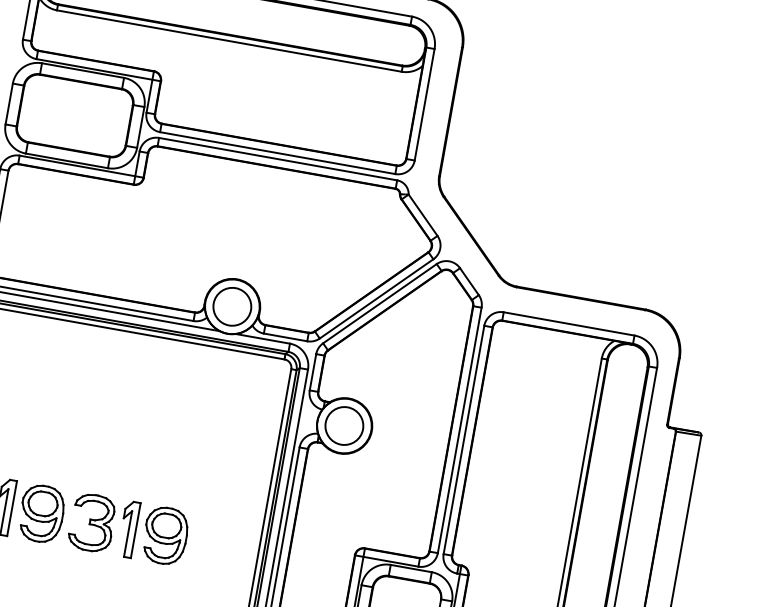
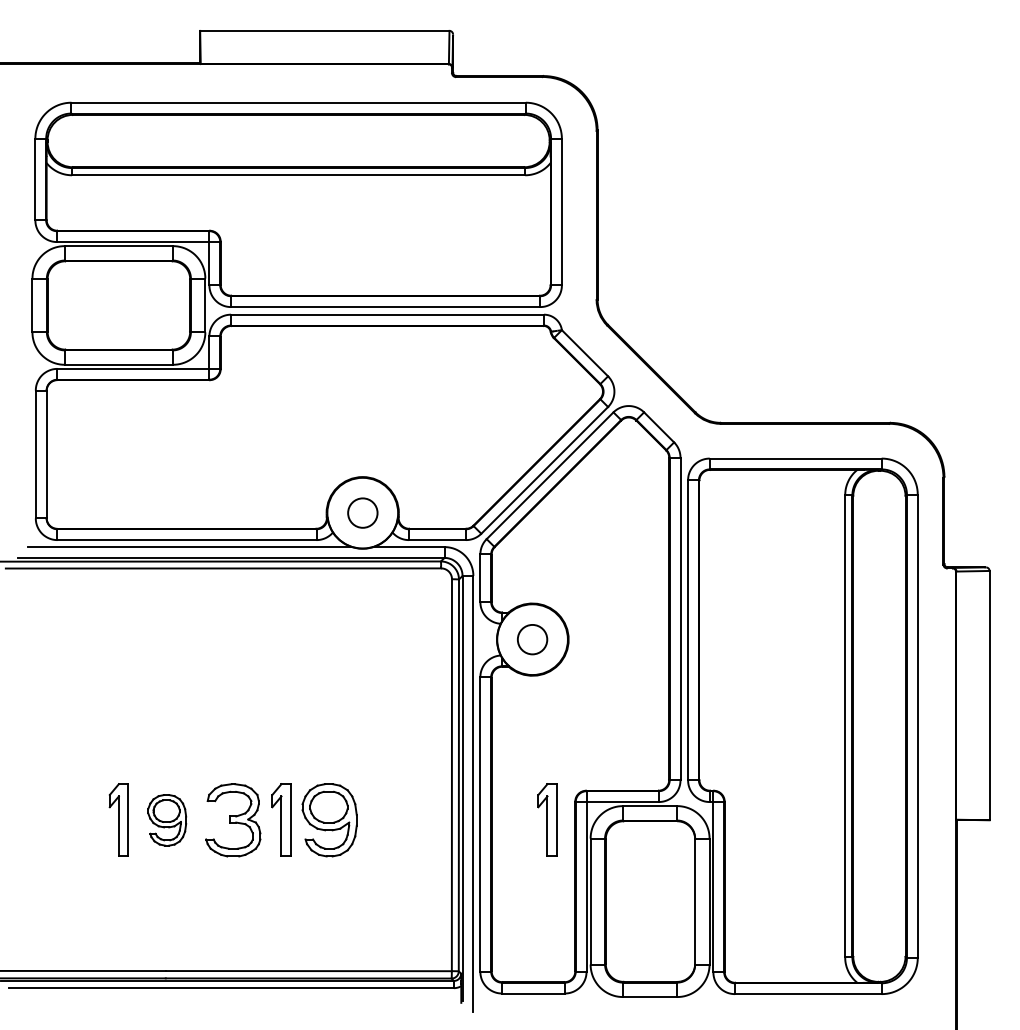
circle: (232, 306) -> (362, 512), size x0.6
circle: (344, 425) -> (532, 639), size x0.6
part: (42, 514) -> (167, 820), size x0.7
part: (331, 564) -> (547, 819), added

